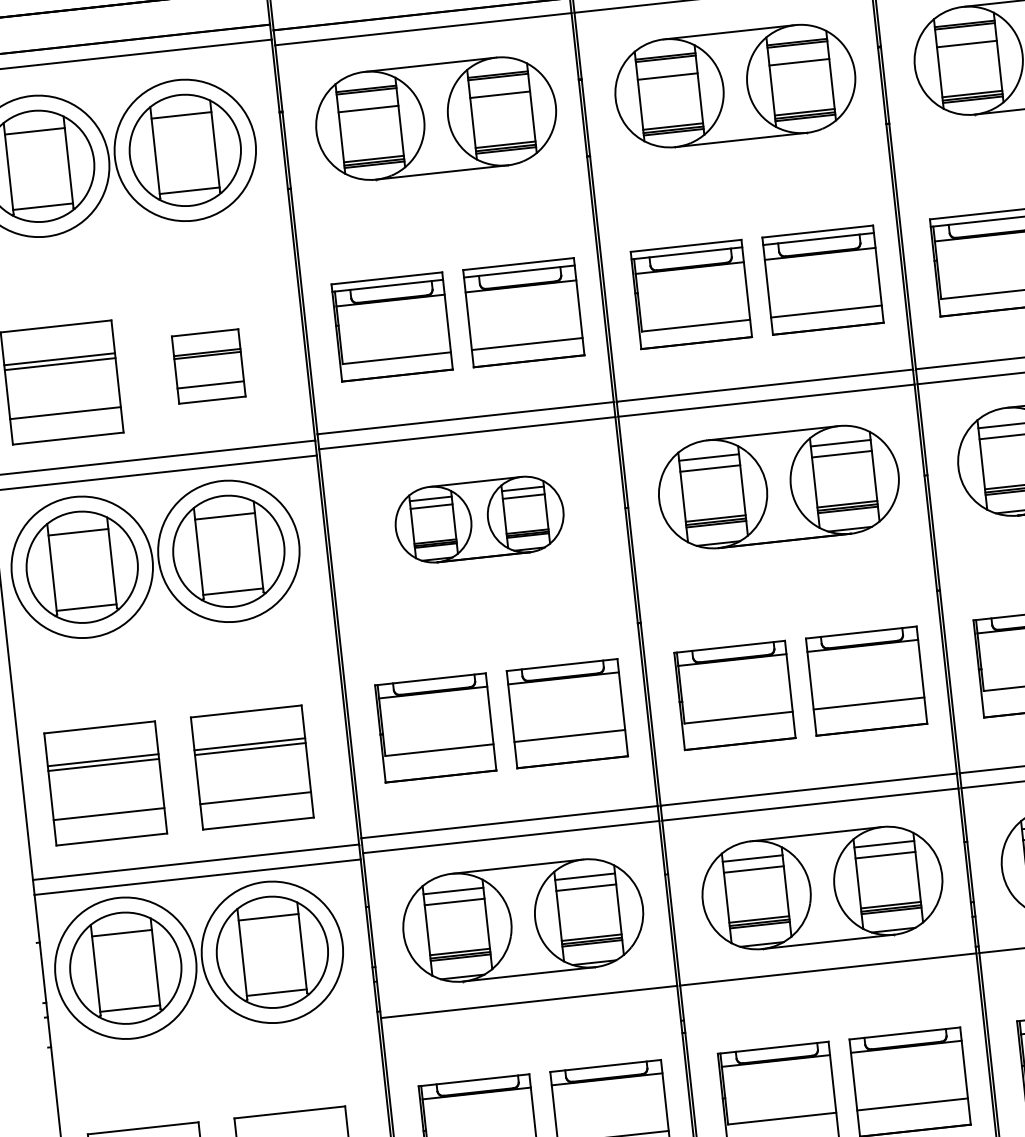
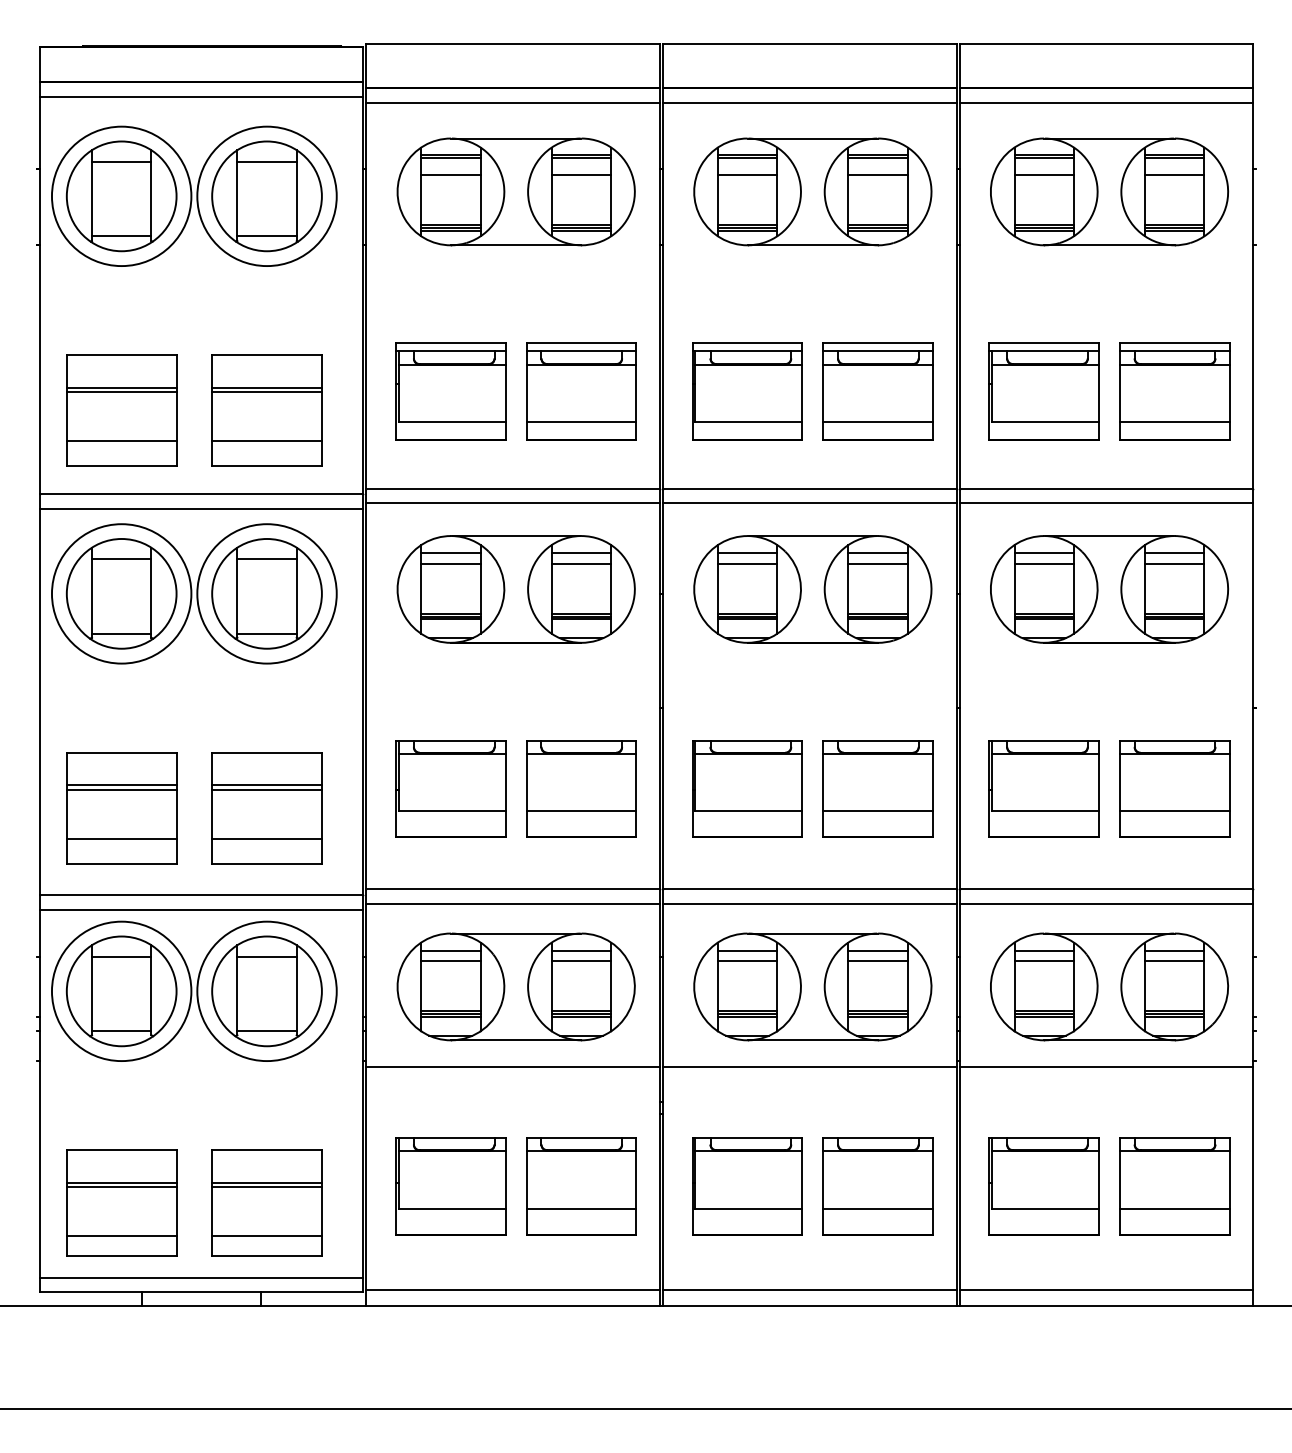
part: (208, 366) -> (266, 410), size x1.67
part: (479, 519) -> (515, 589), size x1.43

